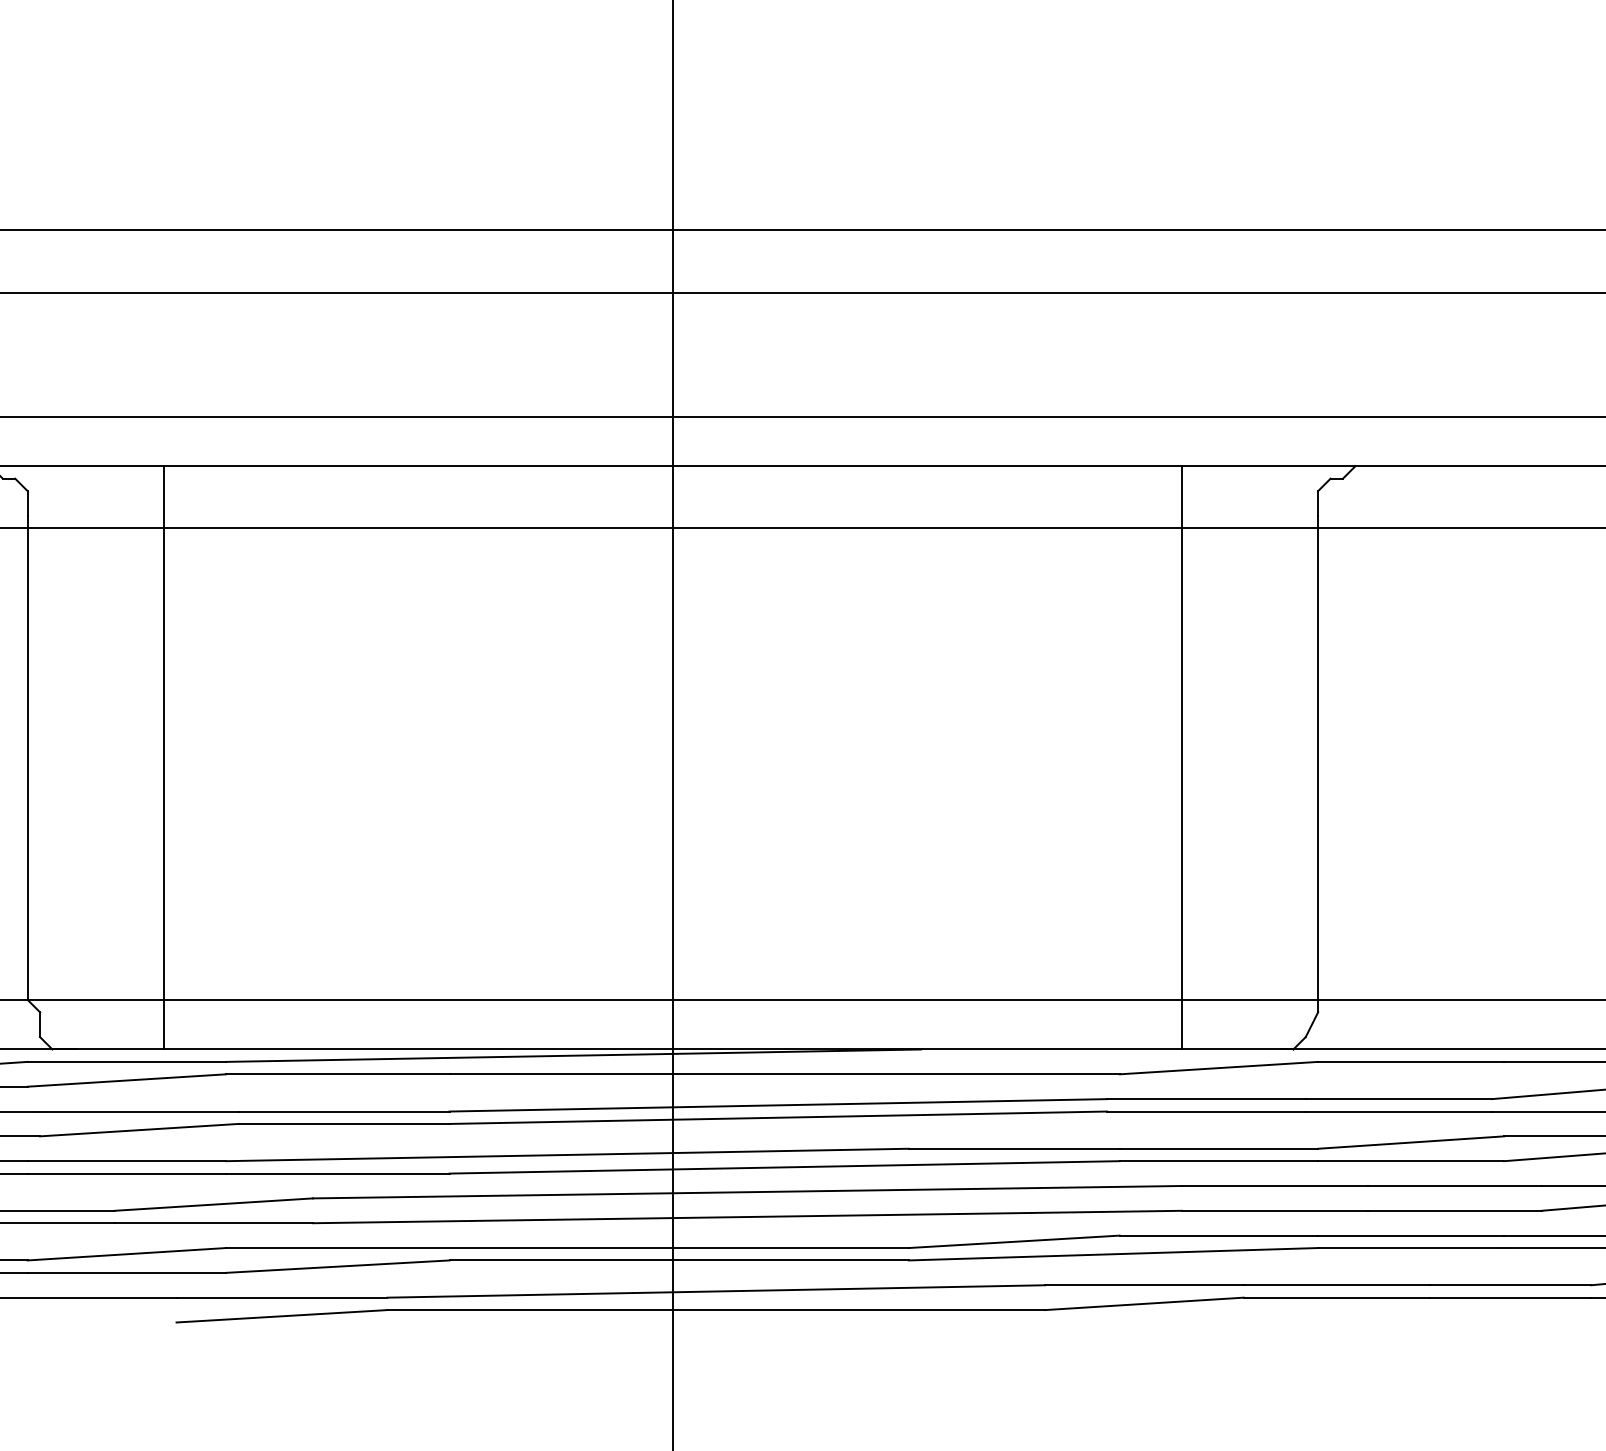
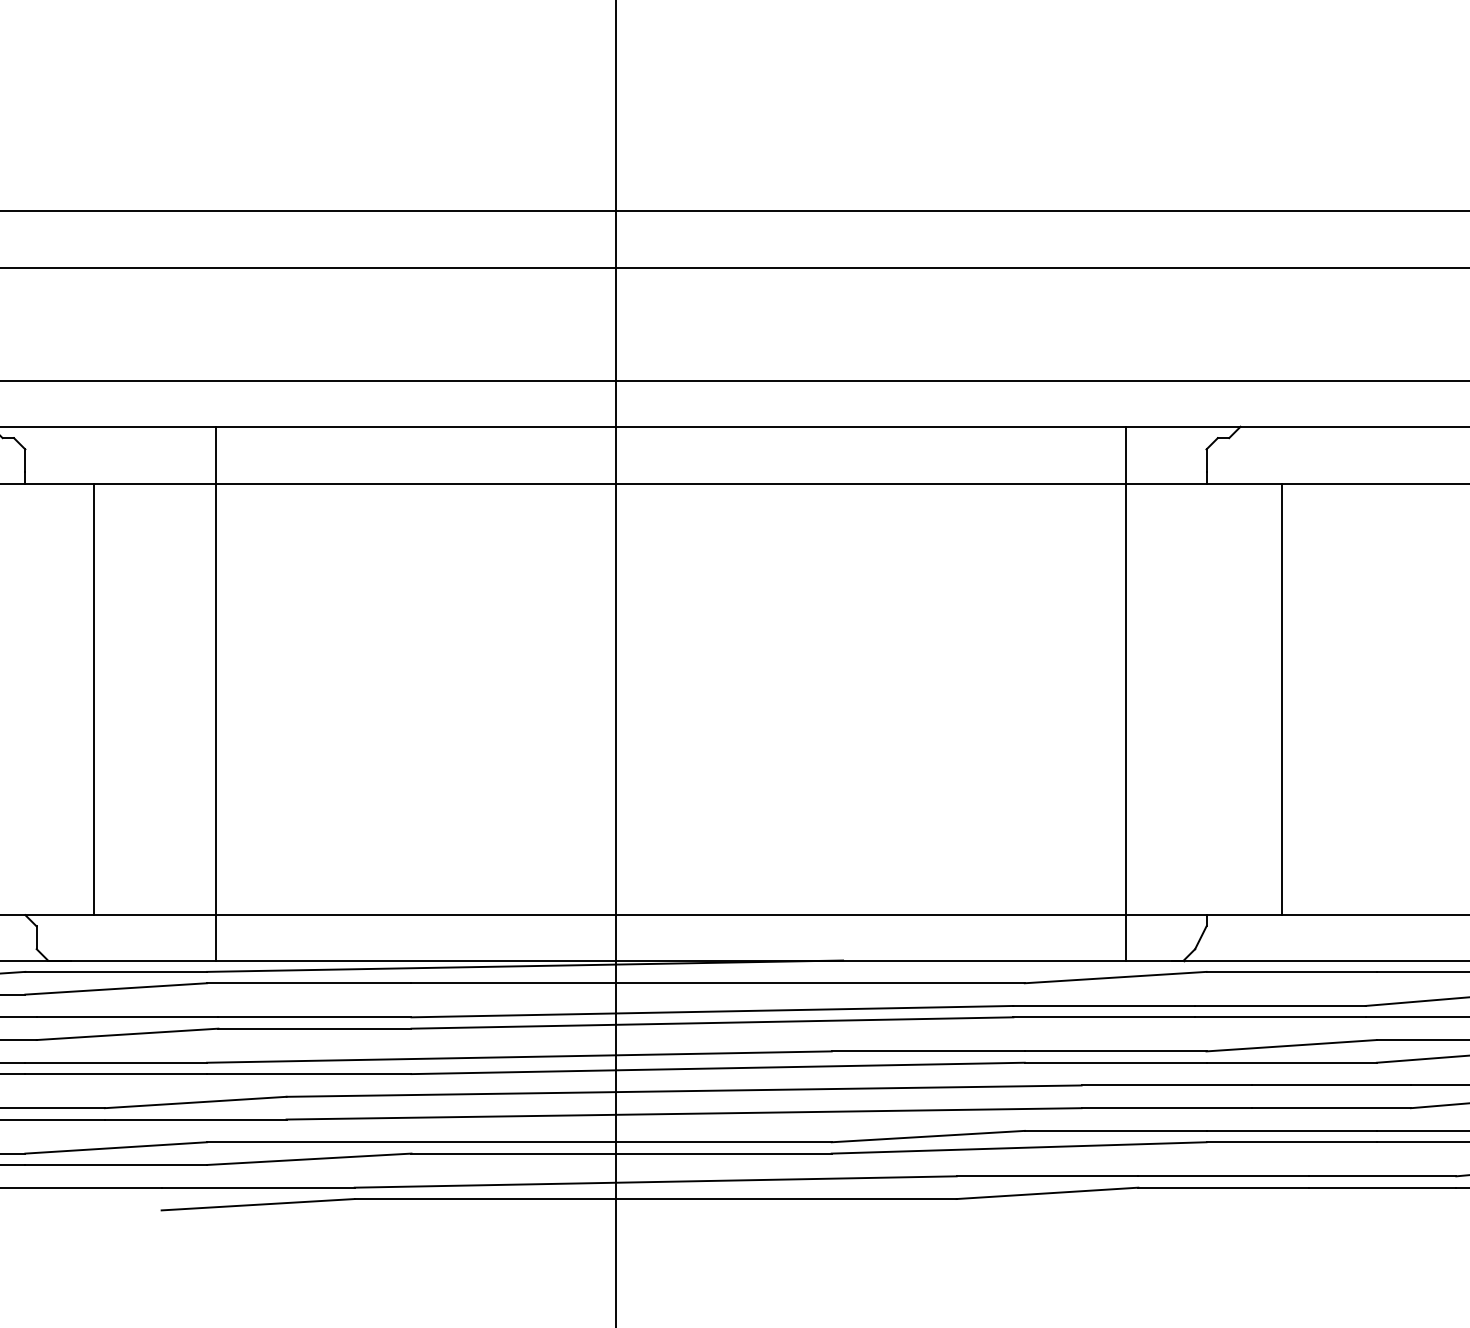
line: (164, 757) -> (216, 693), moved
line: (1181, 757) -> (1125, 693), moved
line: (27, 764) -> (94, 699), moved
line: (1318, 764) -> (1281, 699), moved

